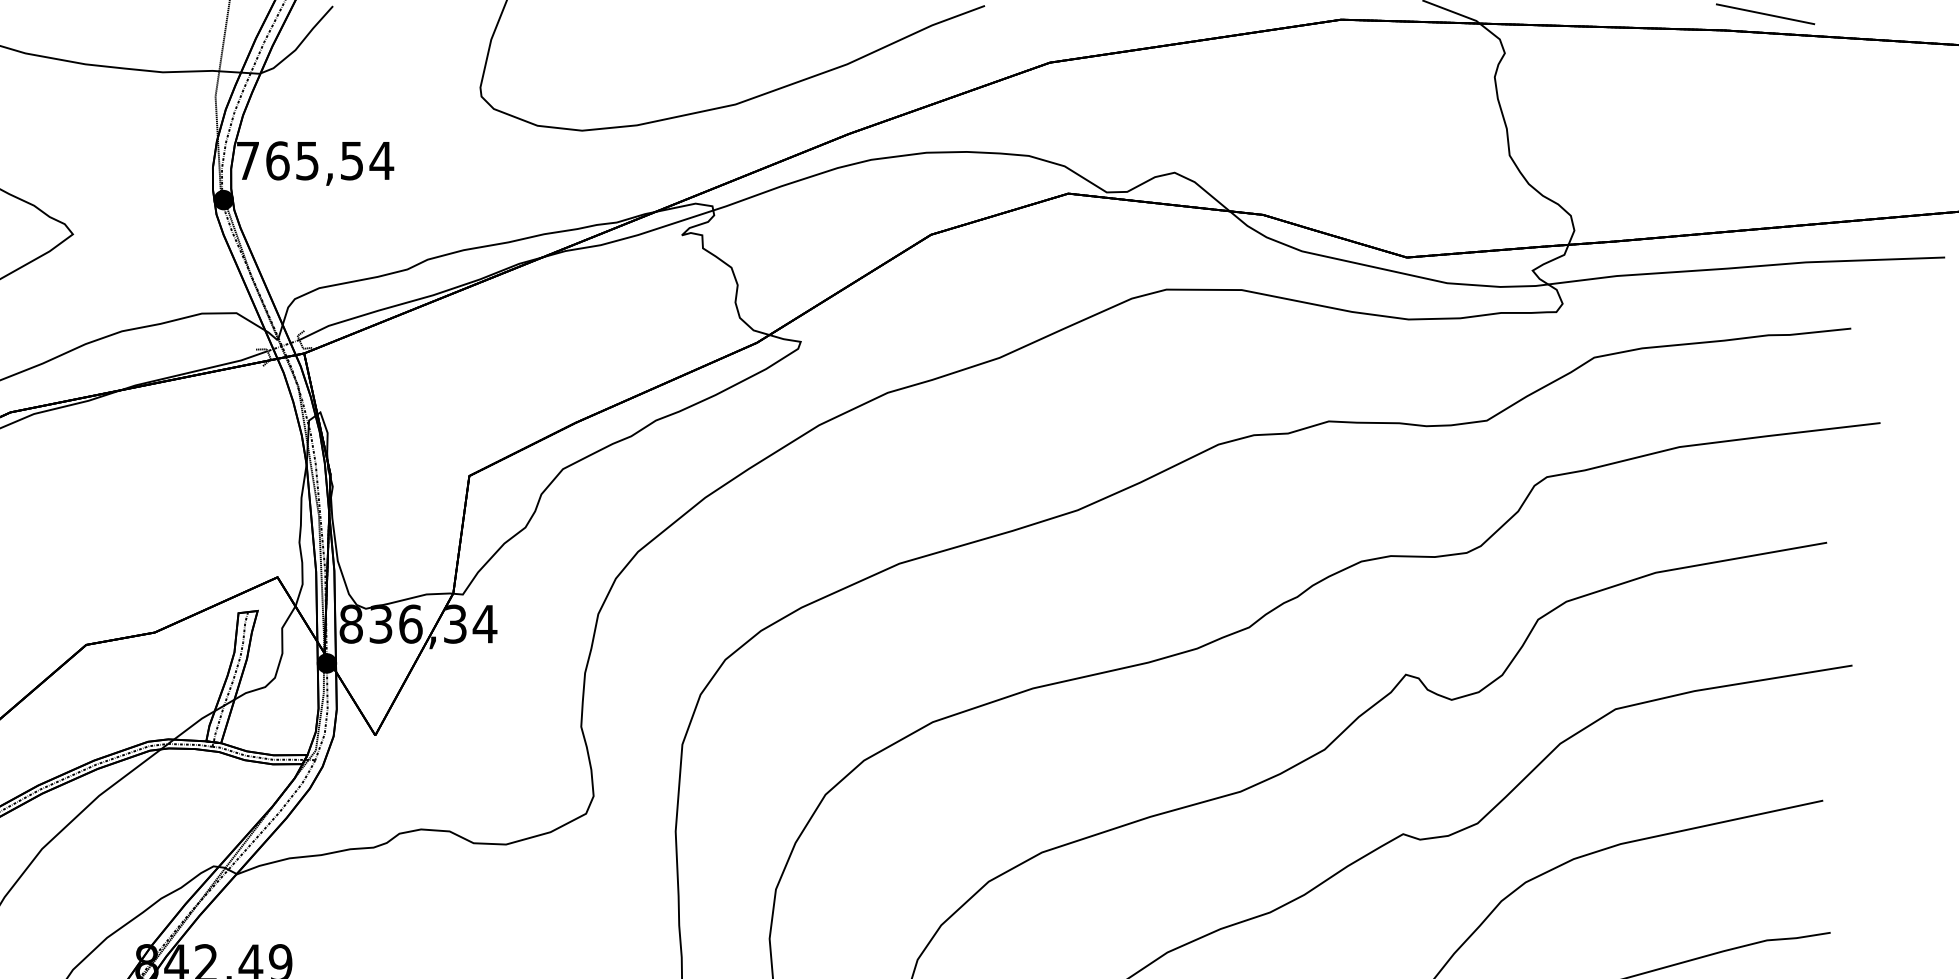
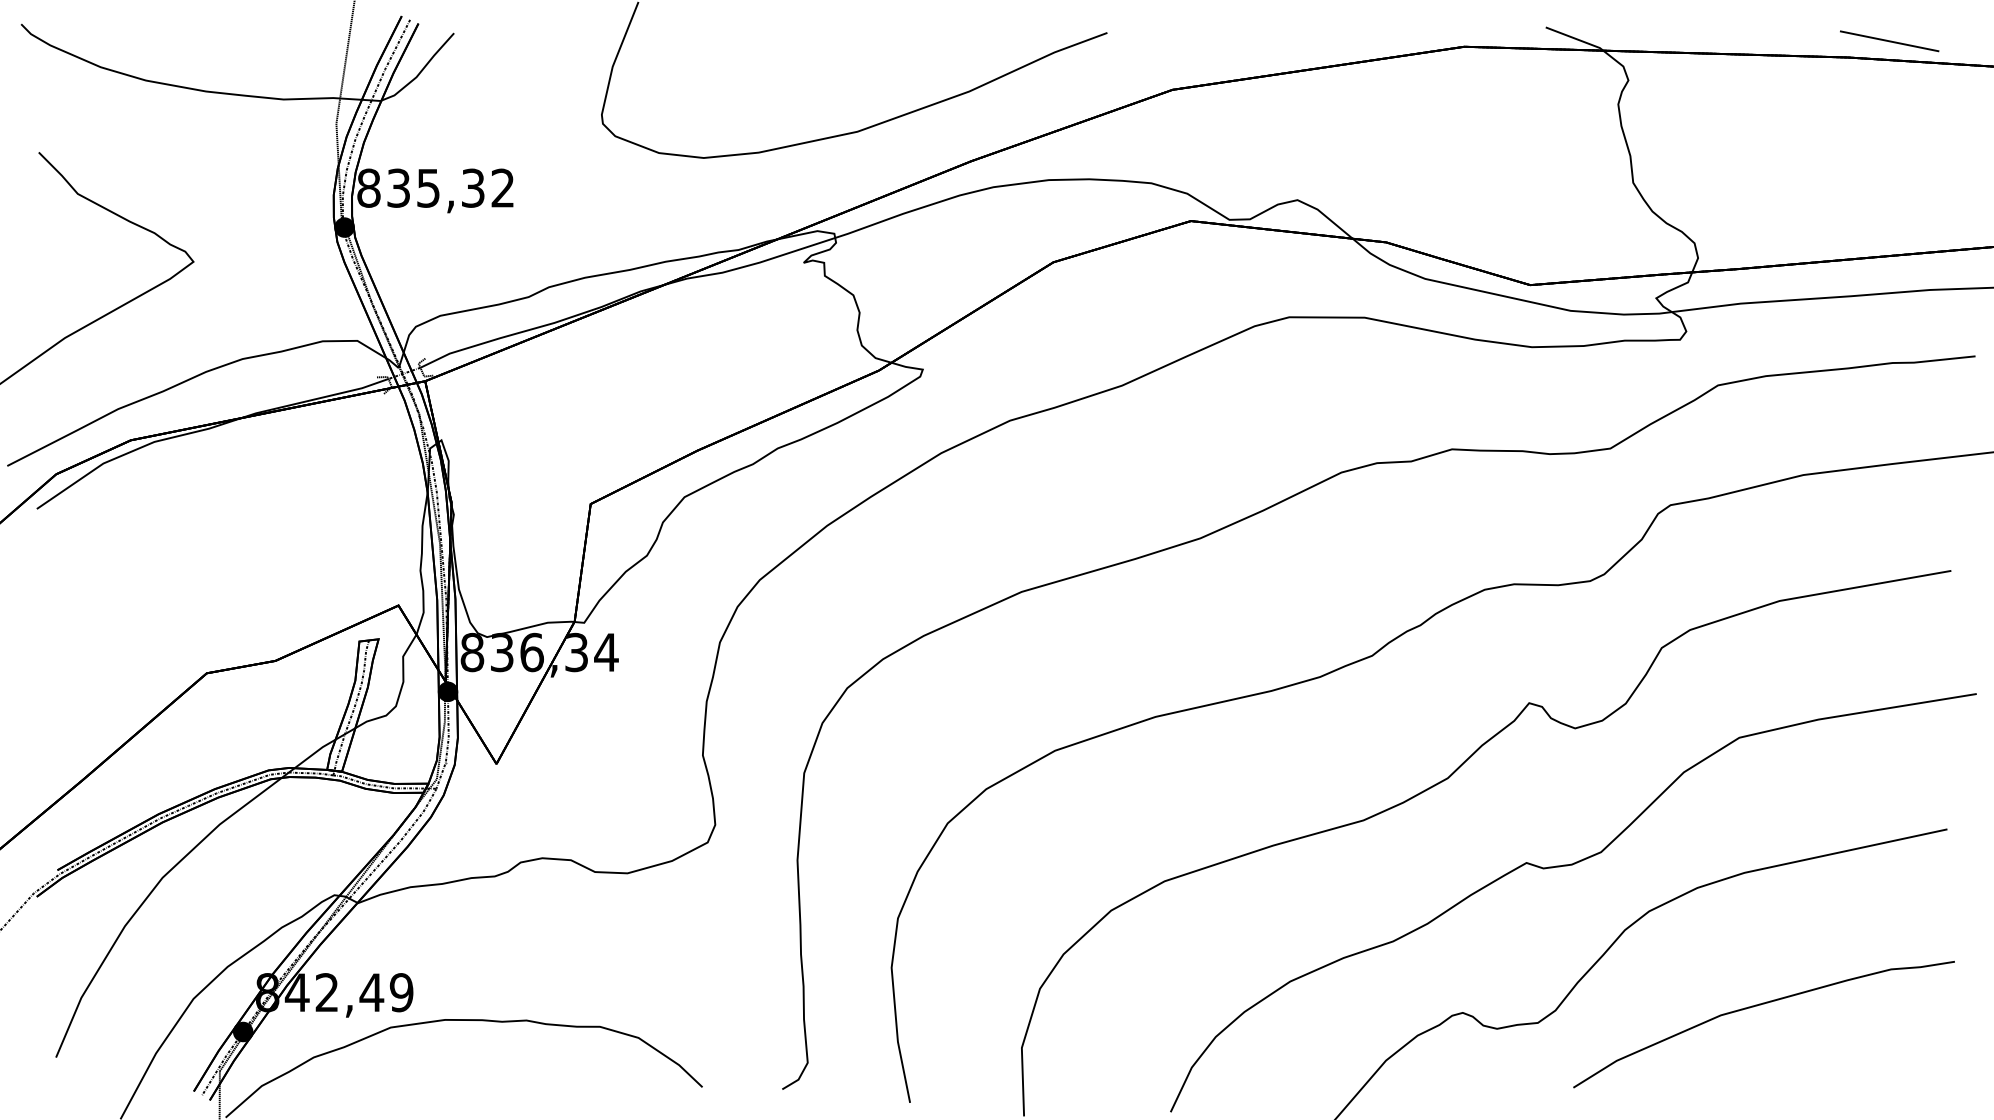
text: (315, 160) -> (436, 187), 765,54 -> 835,32

